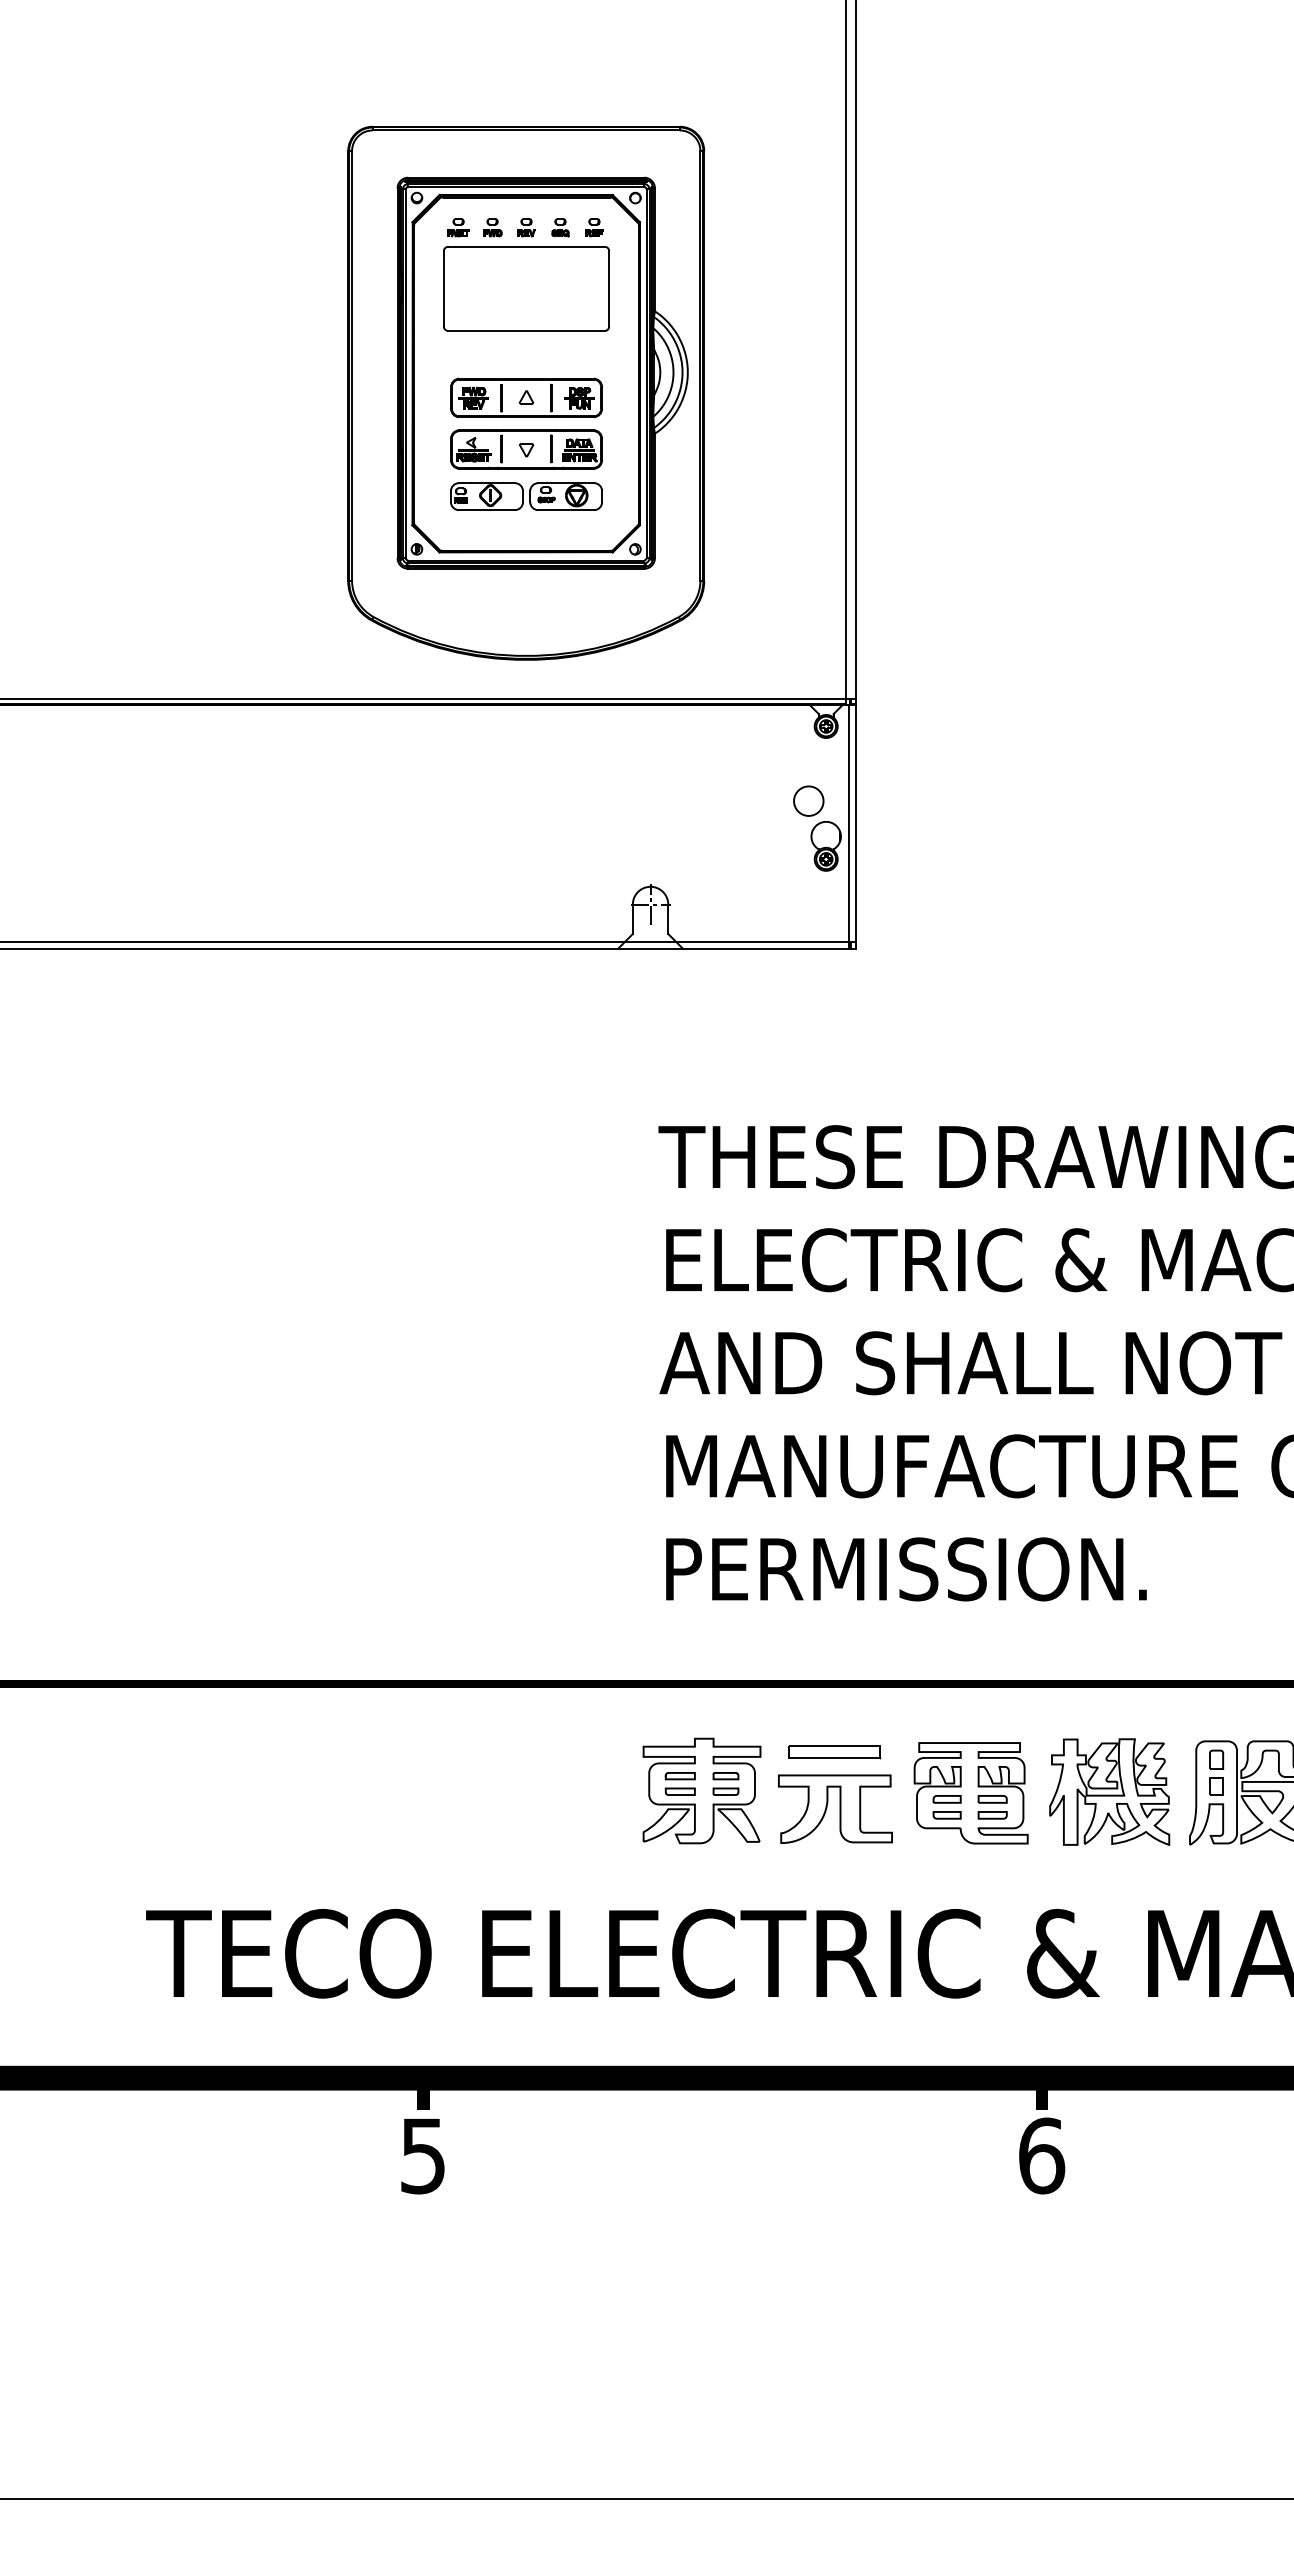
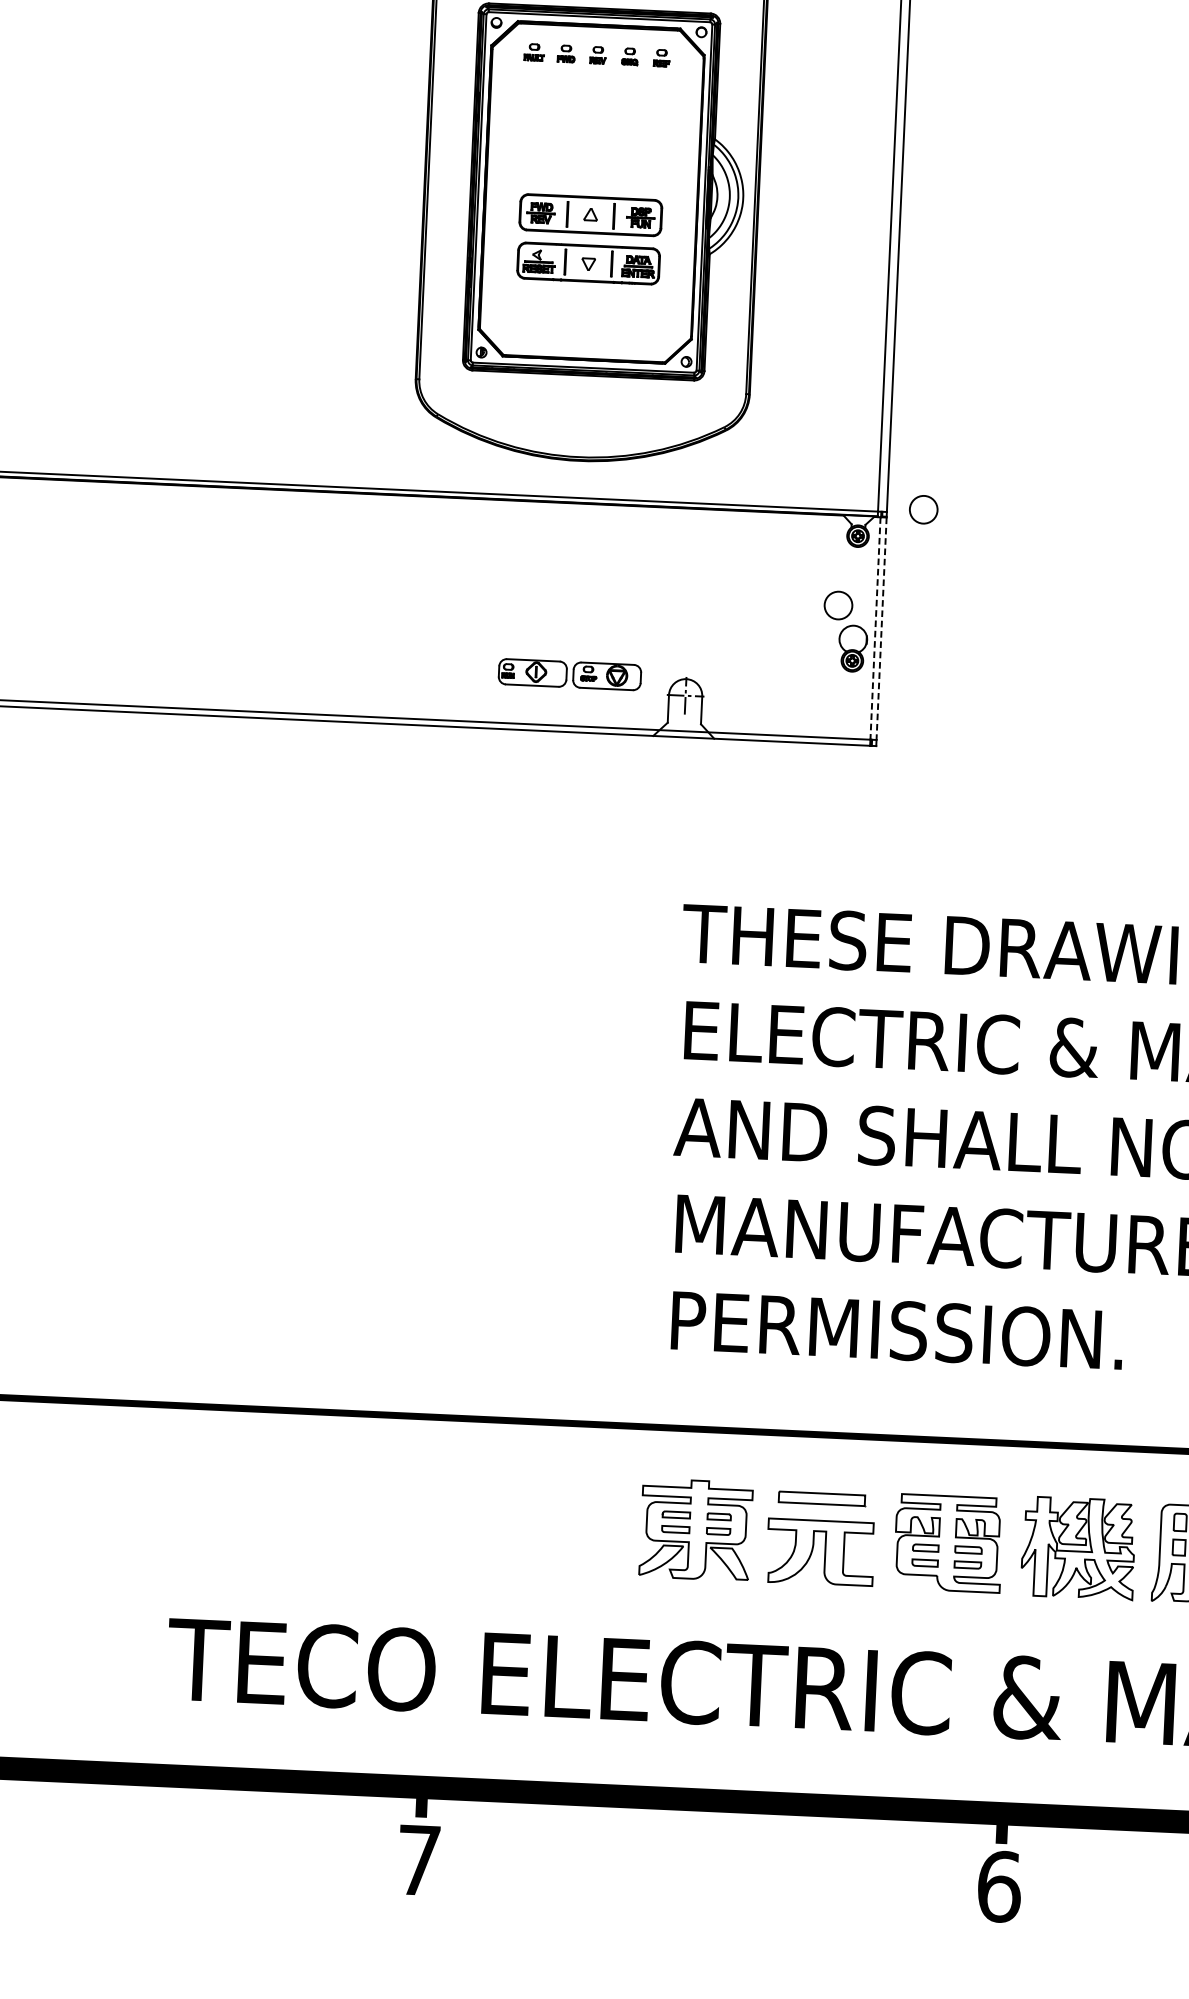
part: (526, 288) -> (595, 112), removed
part: (526, 496) -> (569, 674), moved
circle: (894, 694) -> (923, 509), added
line: (849, 823) -> (875, 628), solid -> dashed
line: (855, 823) -> (881, 628), solid -> dashed
text: (422, 2156) -> (418, 1860), 5 -> 7

